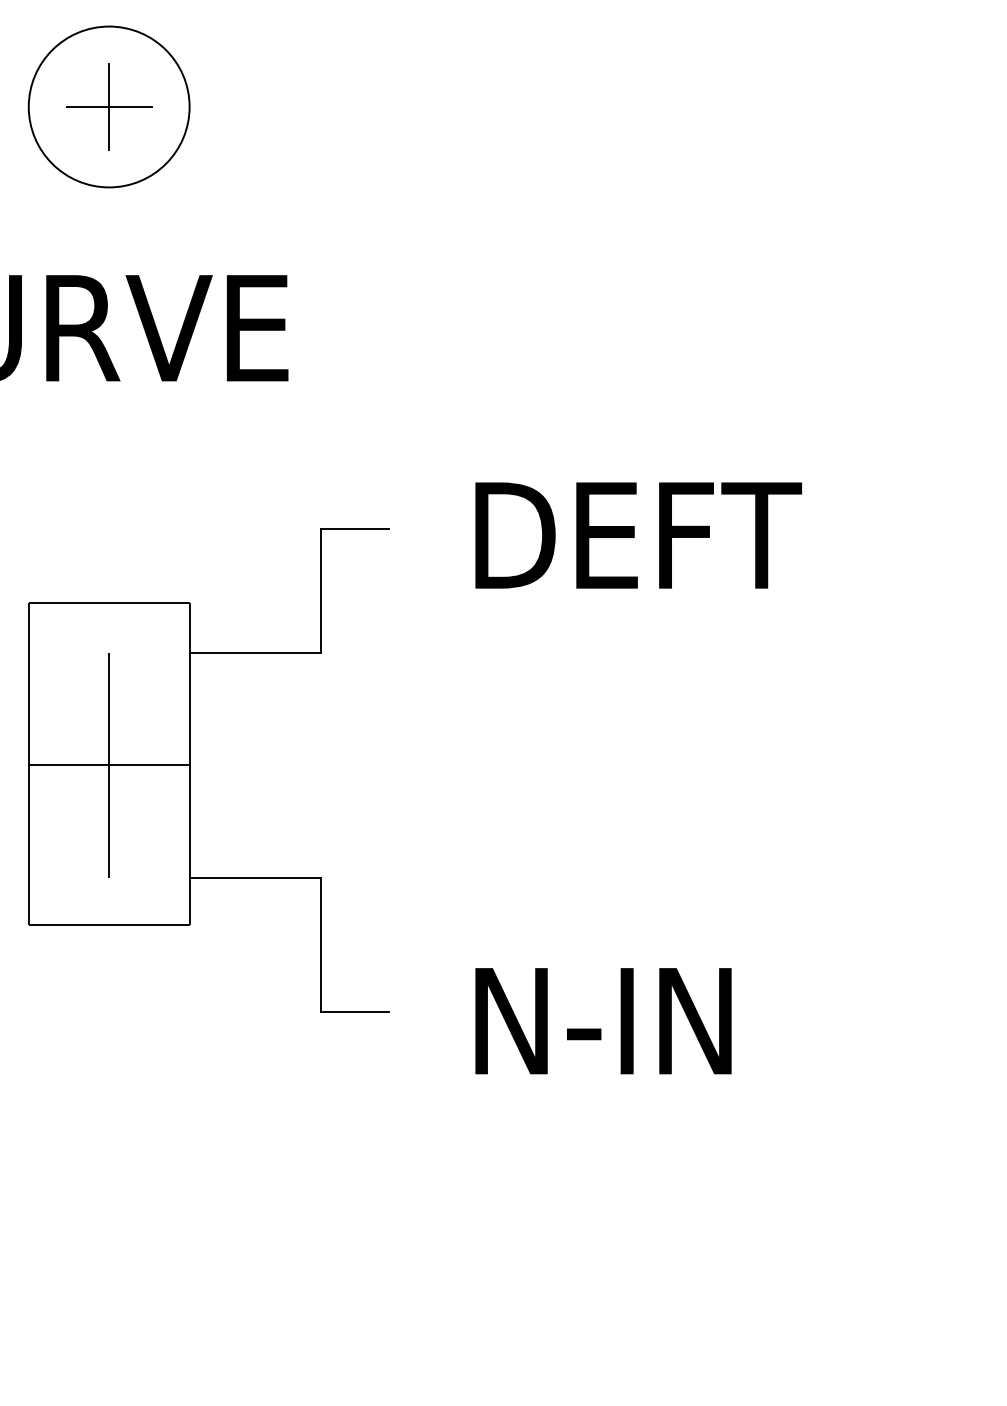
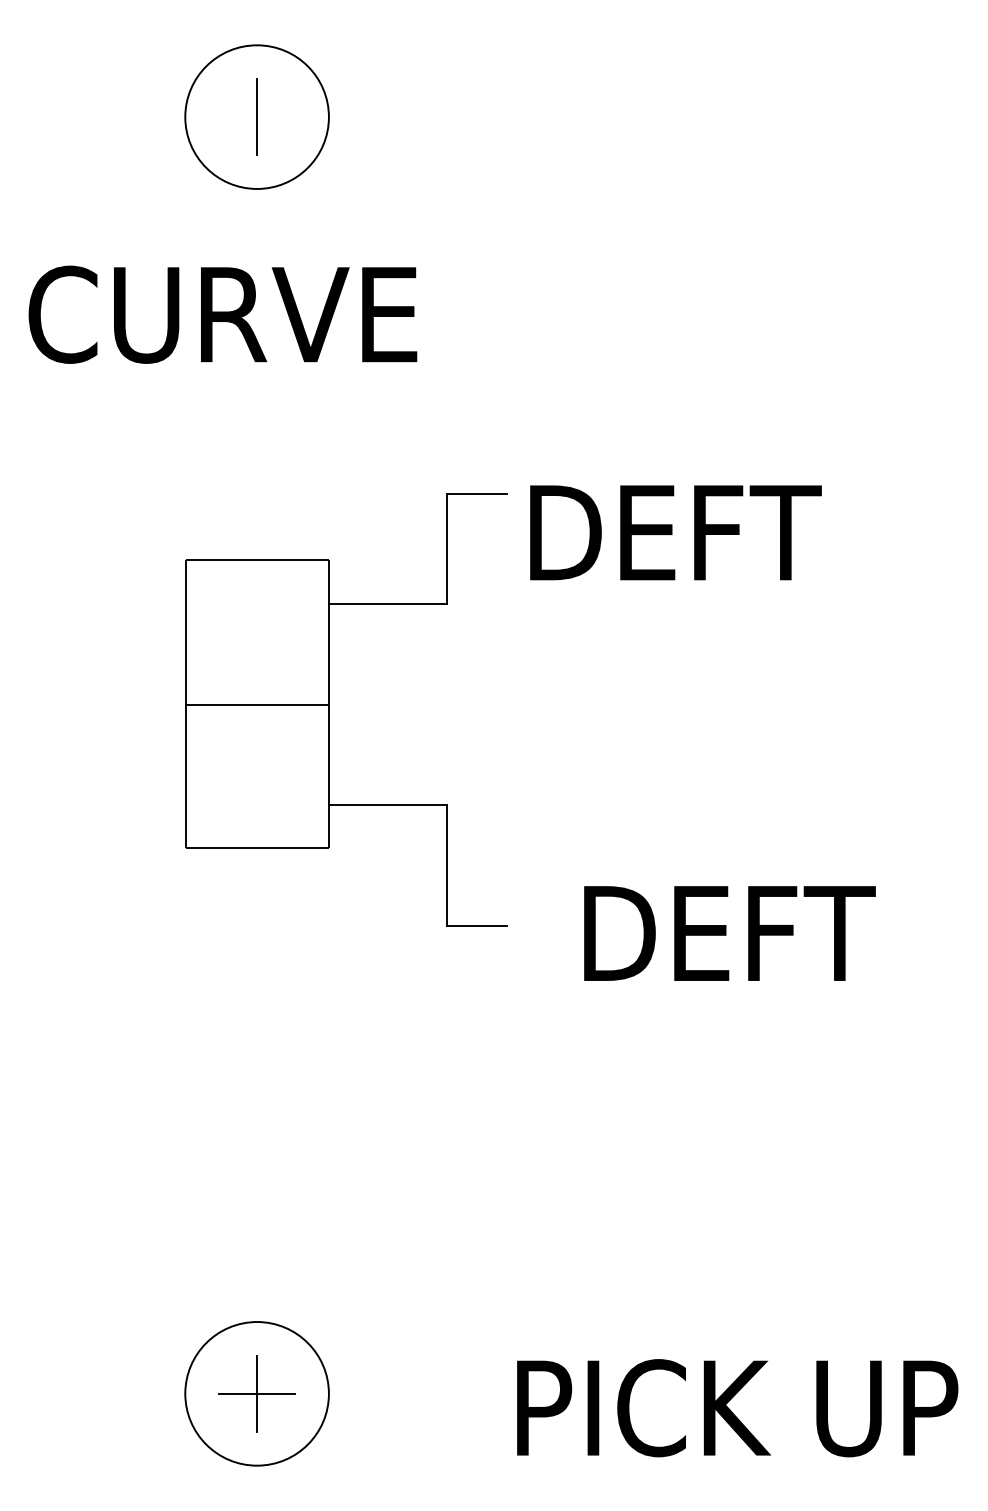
line: (109, 107) -> (257, 117), removed
text: (638, 535) -> (675, 532), moved
line: (108, 764) -> (256, 704), removed
text: (644, 1021) -> (735, 933), N-IN -> DEFT

